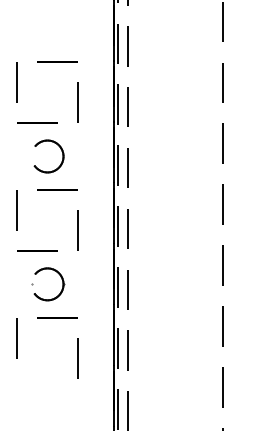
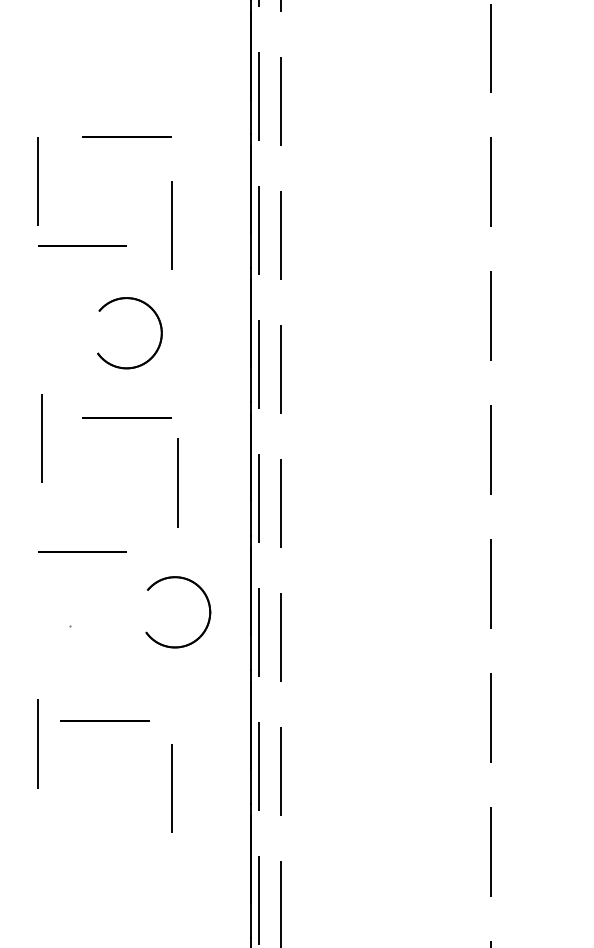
line: (37, 122) -> (82, 245), moved
part: (60, 149) -> (155, 317), moved
line: (16, 210) -> (40, 438), moved
line: (77, 230) -> (177, 482), moved
part: (61, 279) -> (205, 601), moved
line: (57, 317) -> (104, 720), moved

